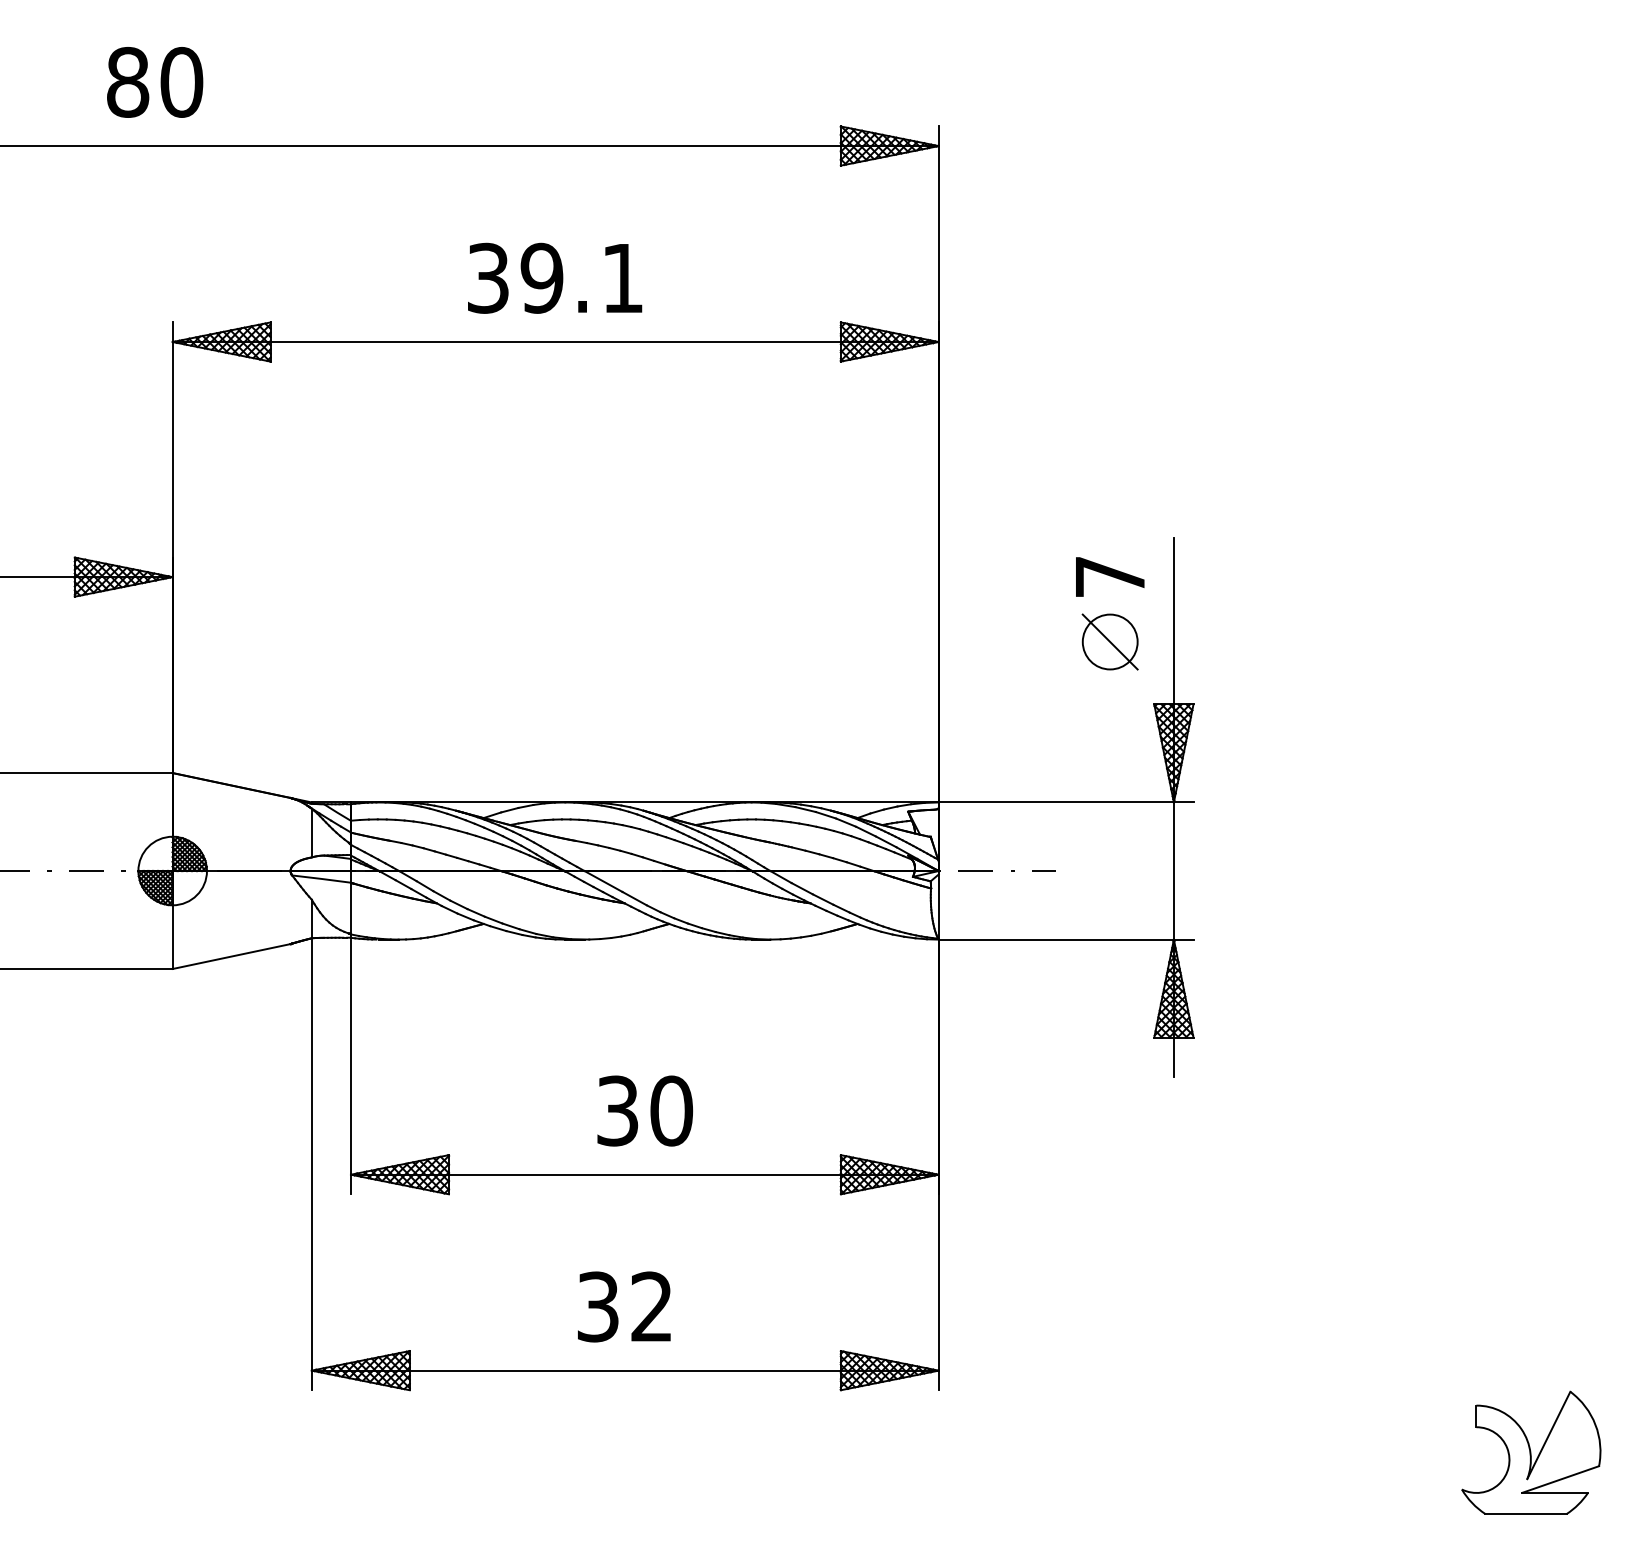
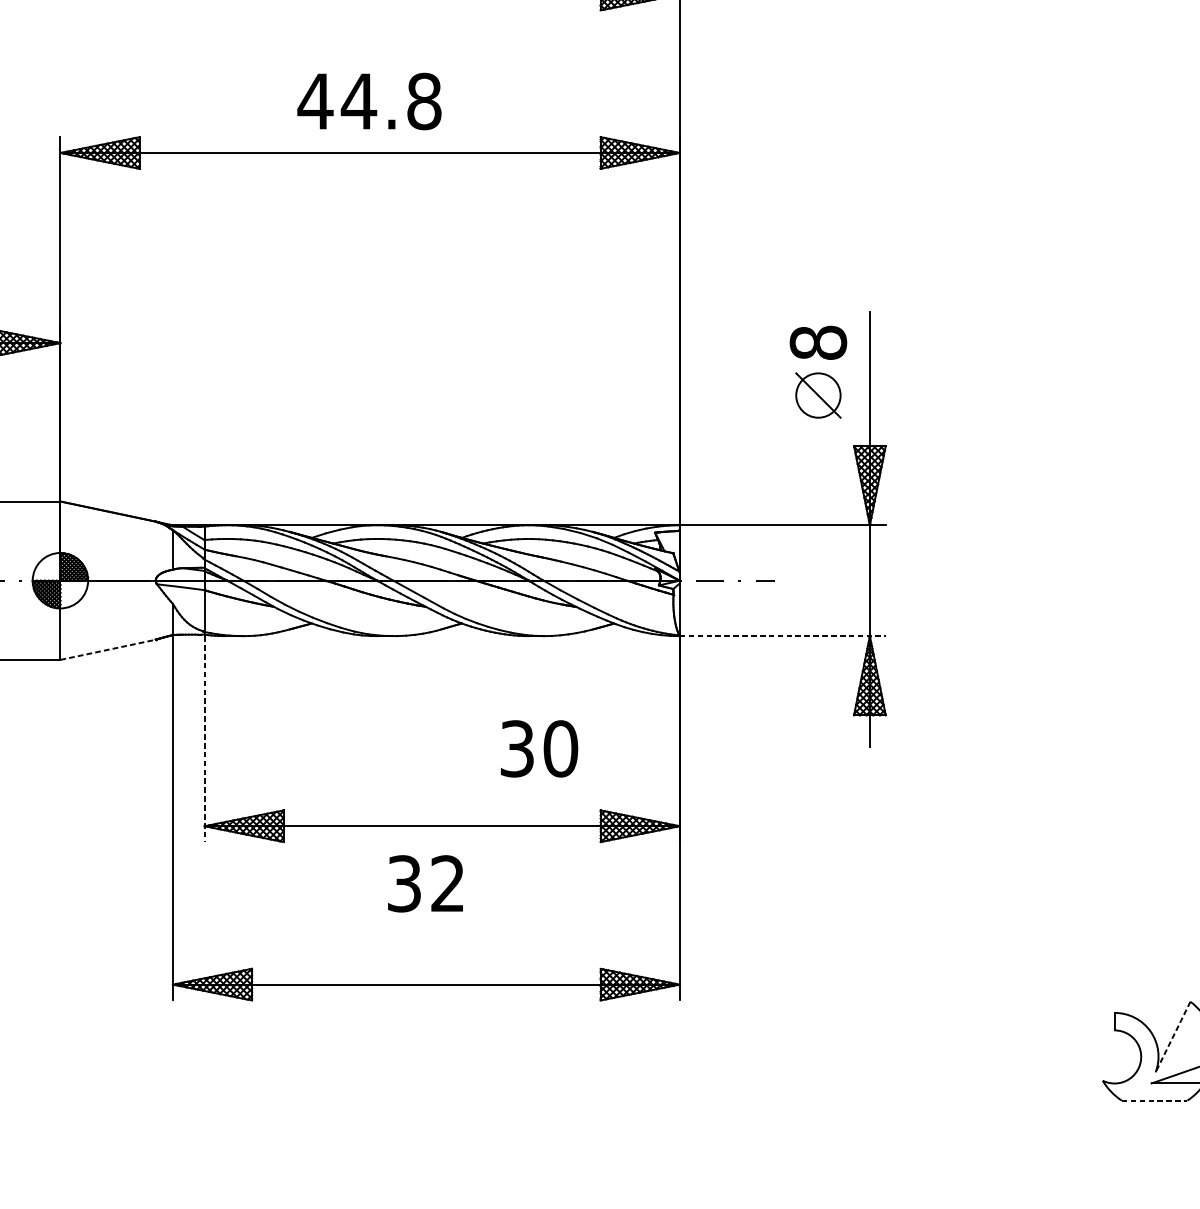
text: (554, 277) -> (369, 100), 39.1 -> 44.8
text: (1109, 576) -> (817, 342), 7 -> 8
line: (1066, 939) -> (783, 636), solid -> dashed
line: (232, 956) -> (108, 649), solid -> dashed
line: (351, 1067) -> (204, 739), solid -> dashed
text: (644, 1110) -> (538, 748), moved
text: (624, 1306) -> (425, 883), moved
line: (1548, 1435) -> (1172, 1037), solid -> dashed
line: (1526, 1514) -> (1154, 1100), solid -> dashed

